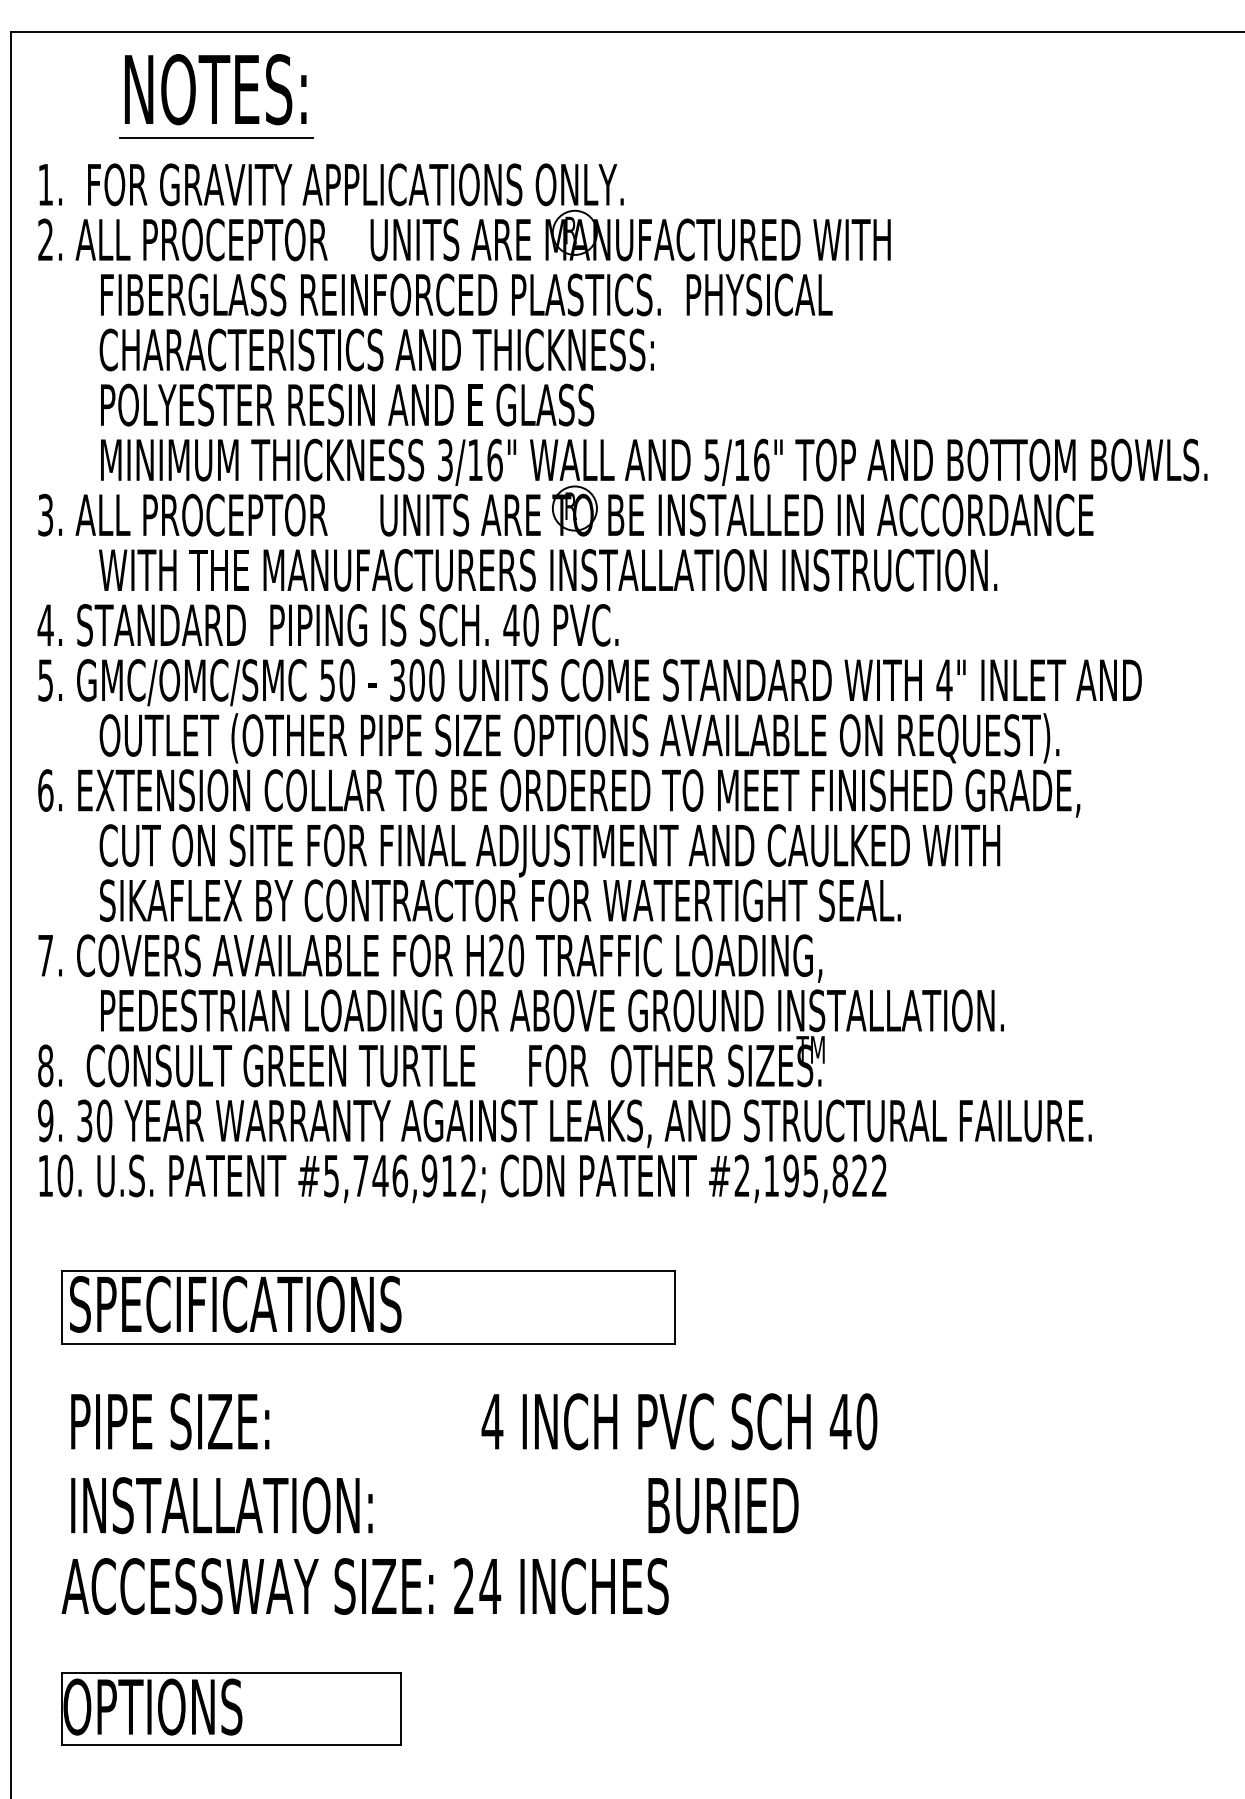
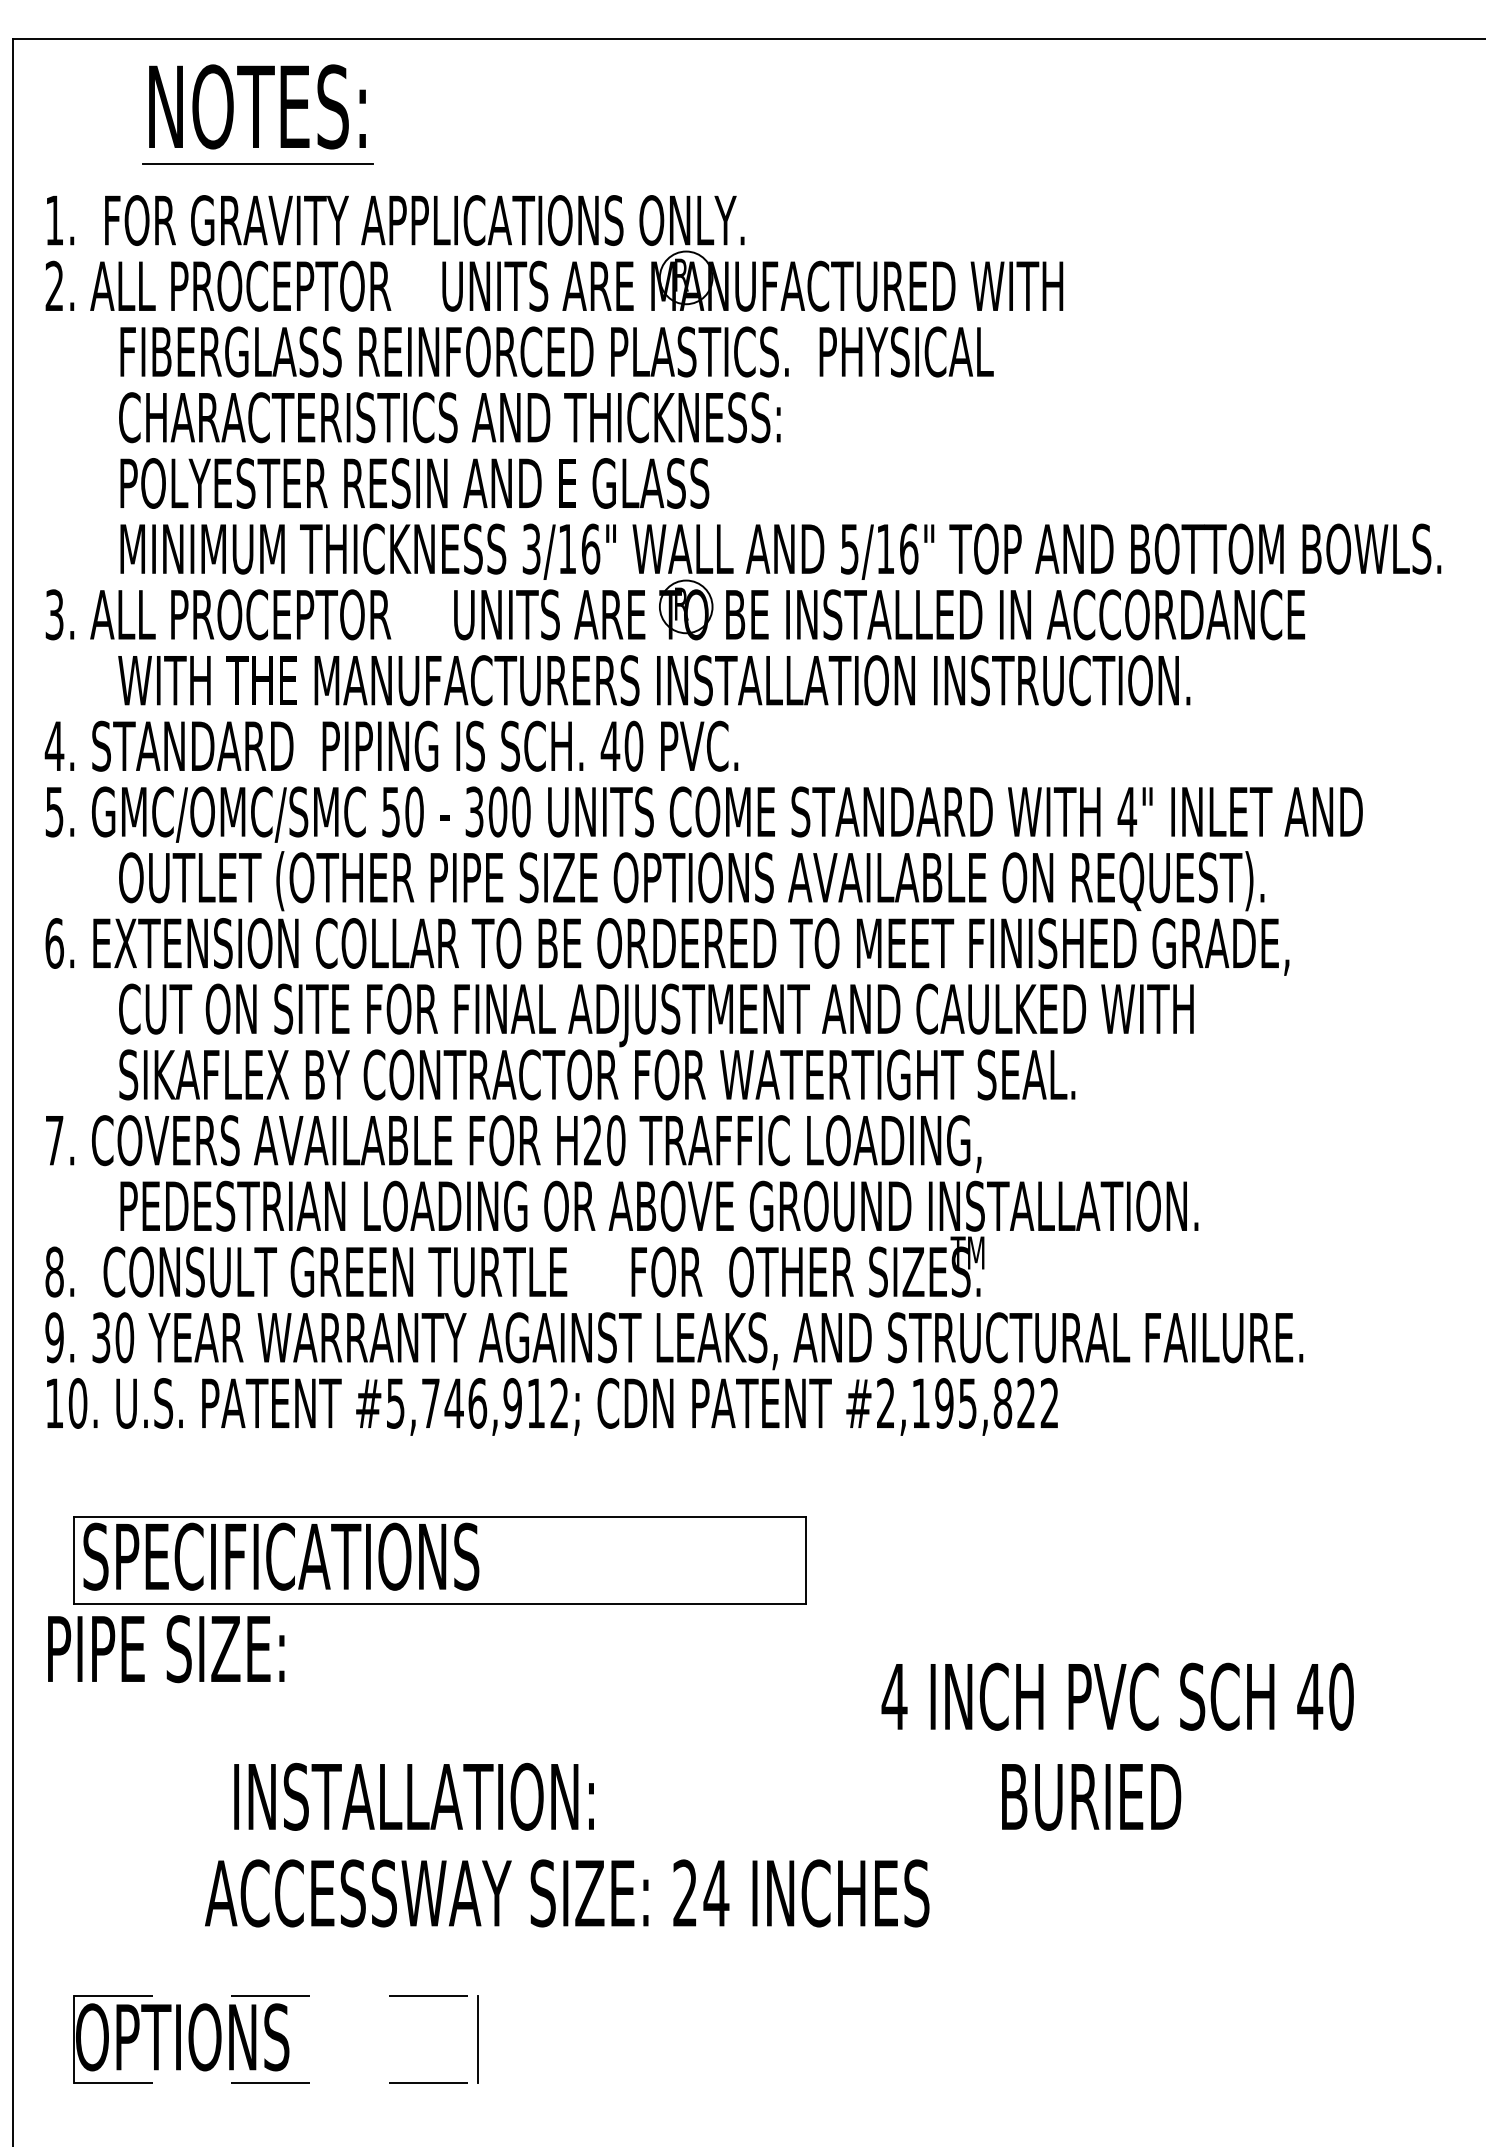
text: (170, 1421) -> (166, 1648), moved
text: (679, 1421) -> (1117, 1696), moved
text: (221, 1505) -> (413, 1796), moved
text: (723, 1506) -> (1091, 1797), moved
text: (364, 1586) -> (566, 1893), moved
line: (231, 1672) -> (276, 1996), solid -> dashed
line: (231, 1745) -> (276, 2083), solid -> dashed

